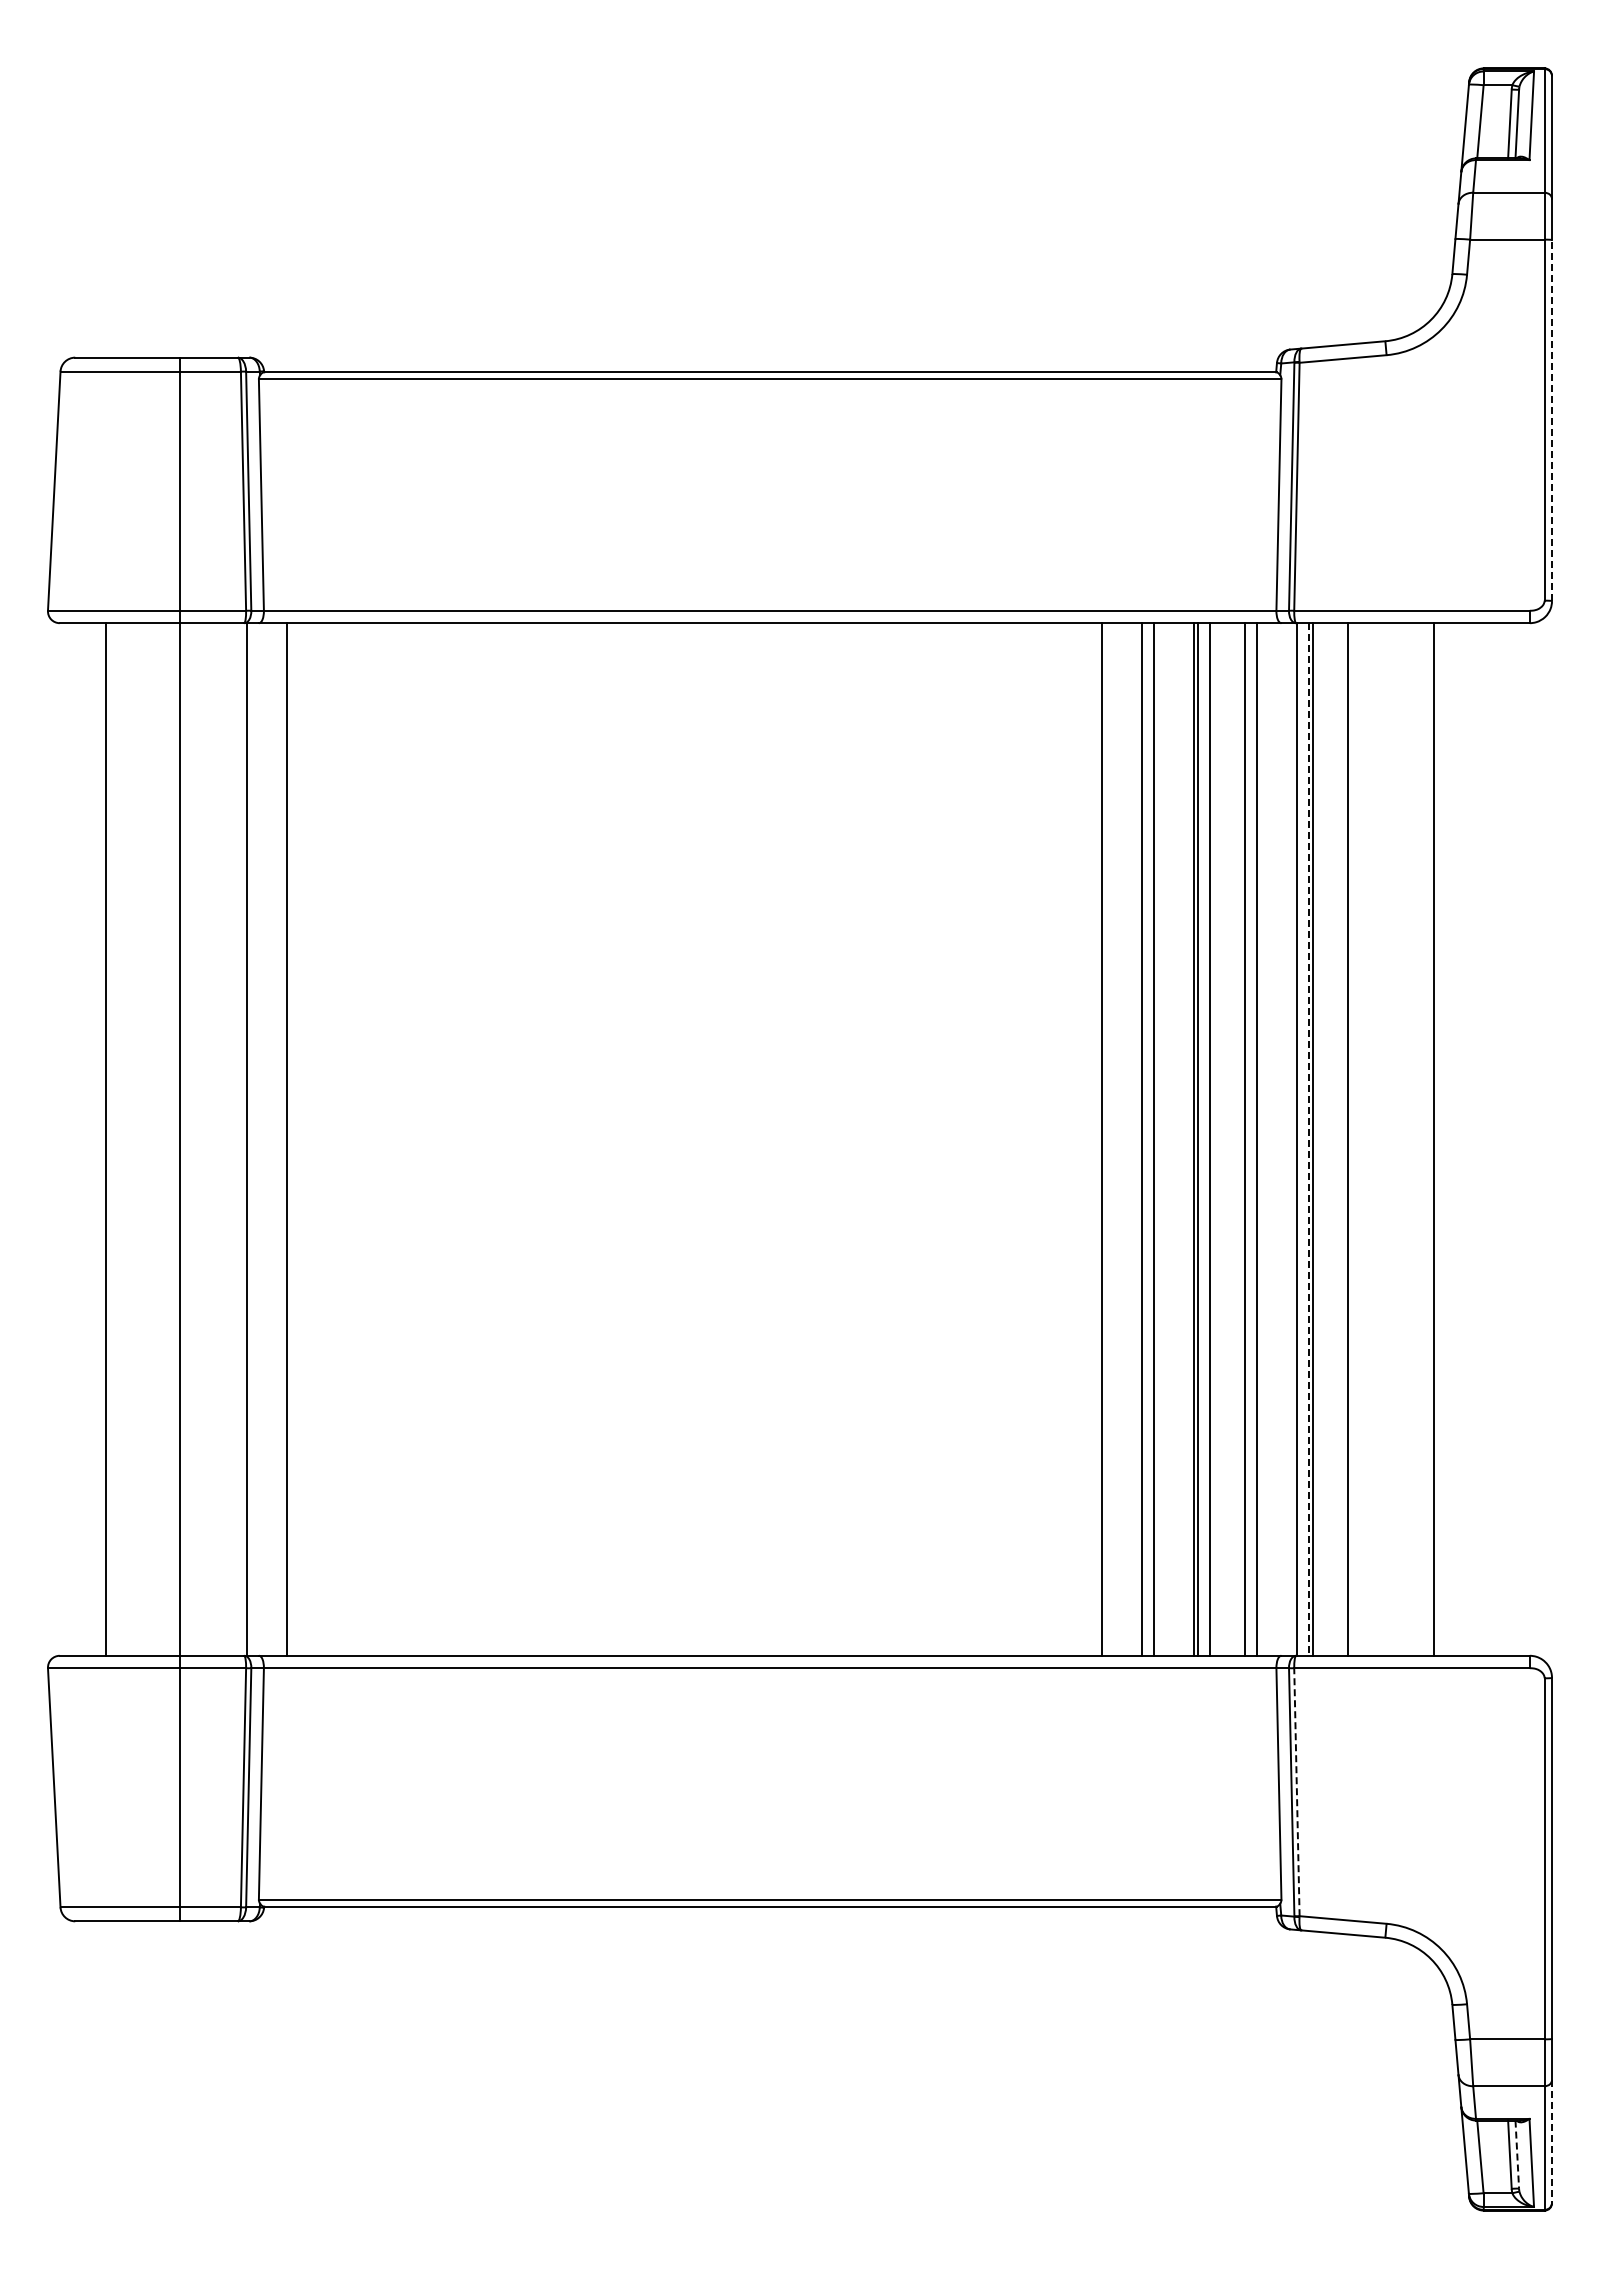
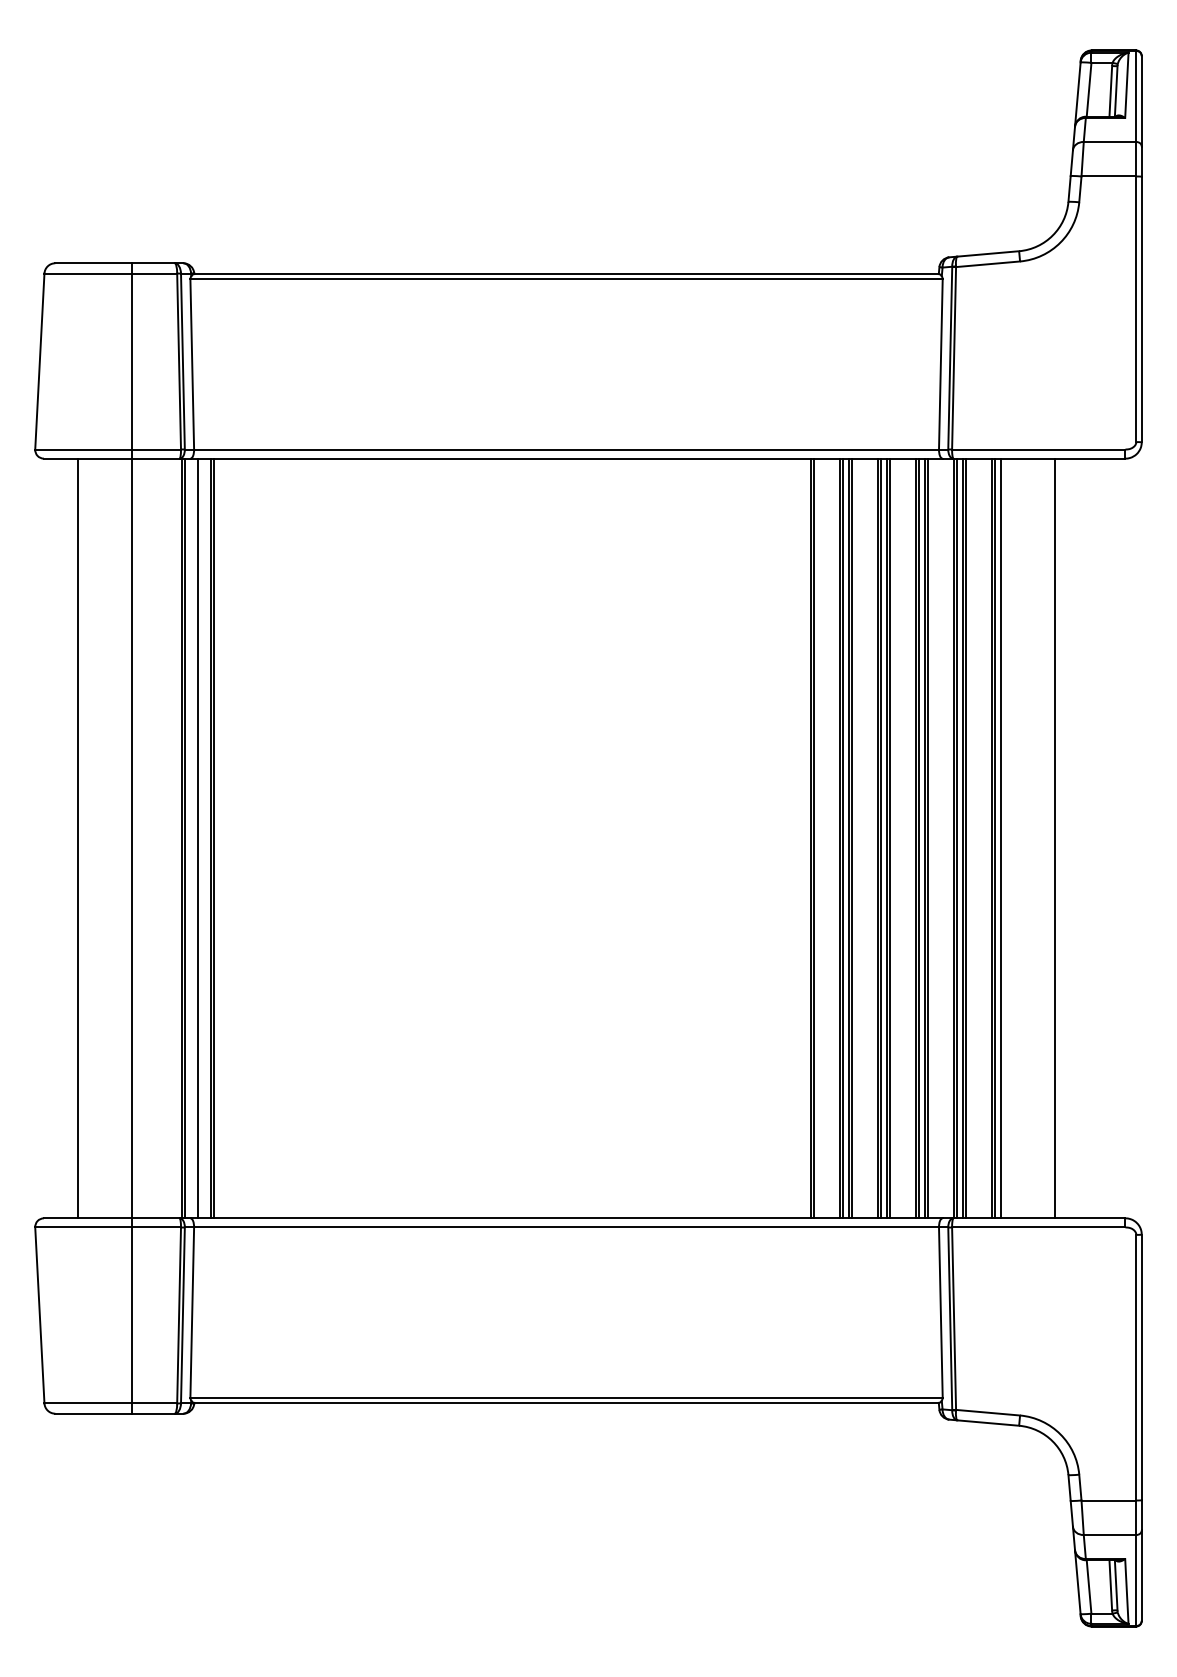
line: (1552, 420) -> (1142, 309), dashed -> solid
line: (251, 1139) -> (184, 838), added
line: (269, 1139) -> (198, 838), added
line: (291, 1139) -> (214, 838), added
line: (1106, 1139) -> (813, 838), added
line: (1146, 1139) -> (843, 838), added
line: (1158, 1139) -> (852, 838), added
line: (1205, 1139) -> (886, 838), added
line: (1249, 1139) -> (919, 838), added
line: (1261, 1139) -> (928, 838), added
line: (1301, 1139) -> (957, 838), added
line: (1308, 1139) -> (962, 838), dashed -> solid
line: (1352, 1139) -> (994, 838), added
line: (1360, 1139) -> (1000, 838), added
line: (1296, 1791) -> (953, 1318), dashed -> solid
line: (1552, 2141) -> (1142, 1575), dashed -> solid
line: (1517, 2155) -> (1116, 1585), dashed -> solid

